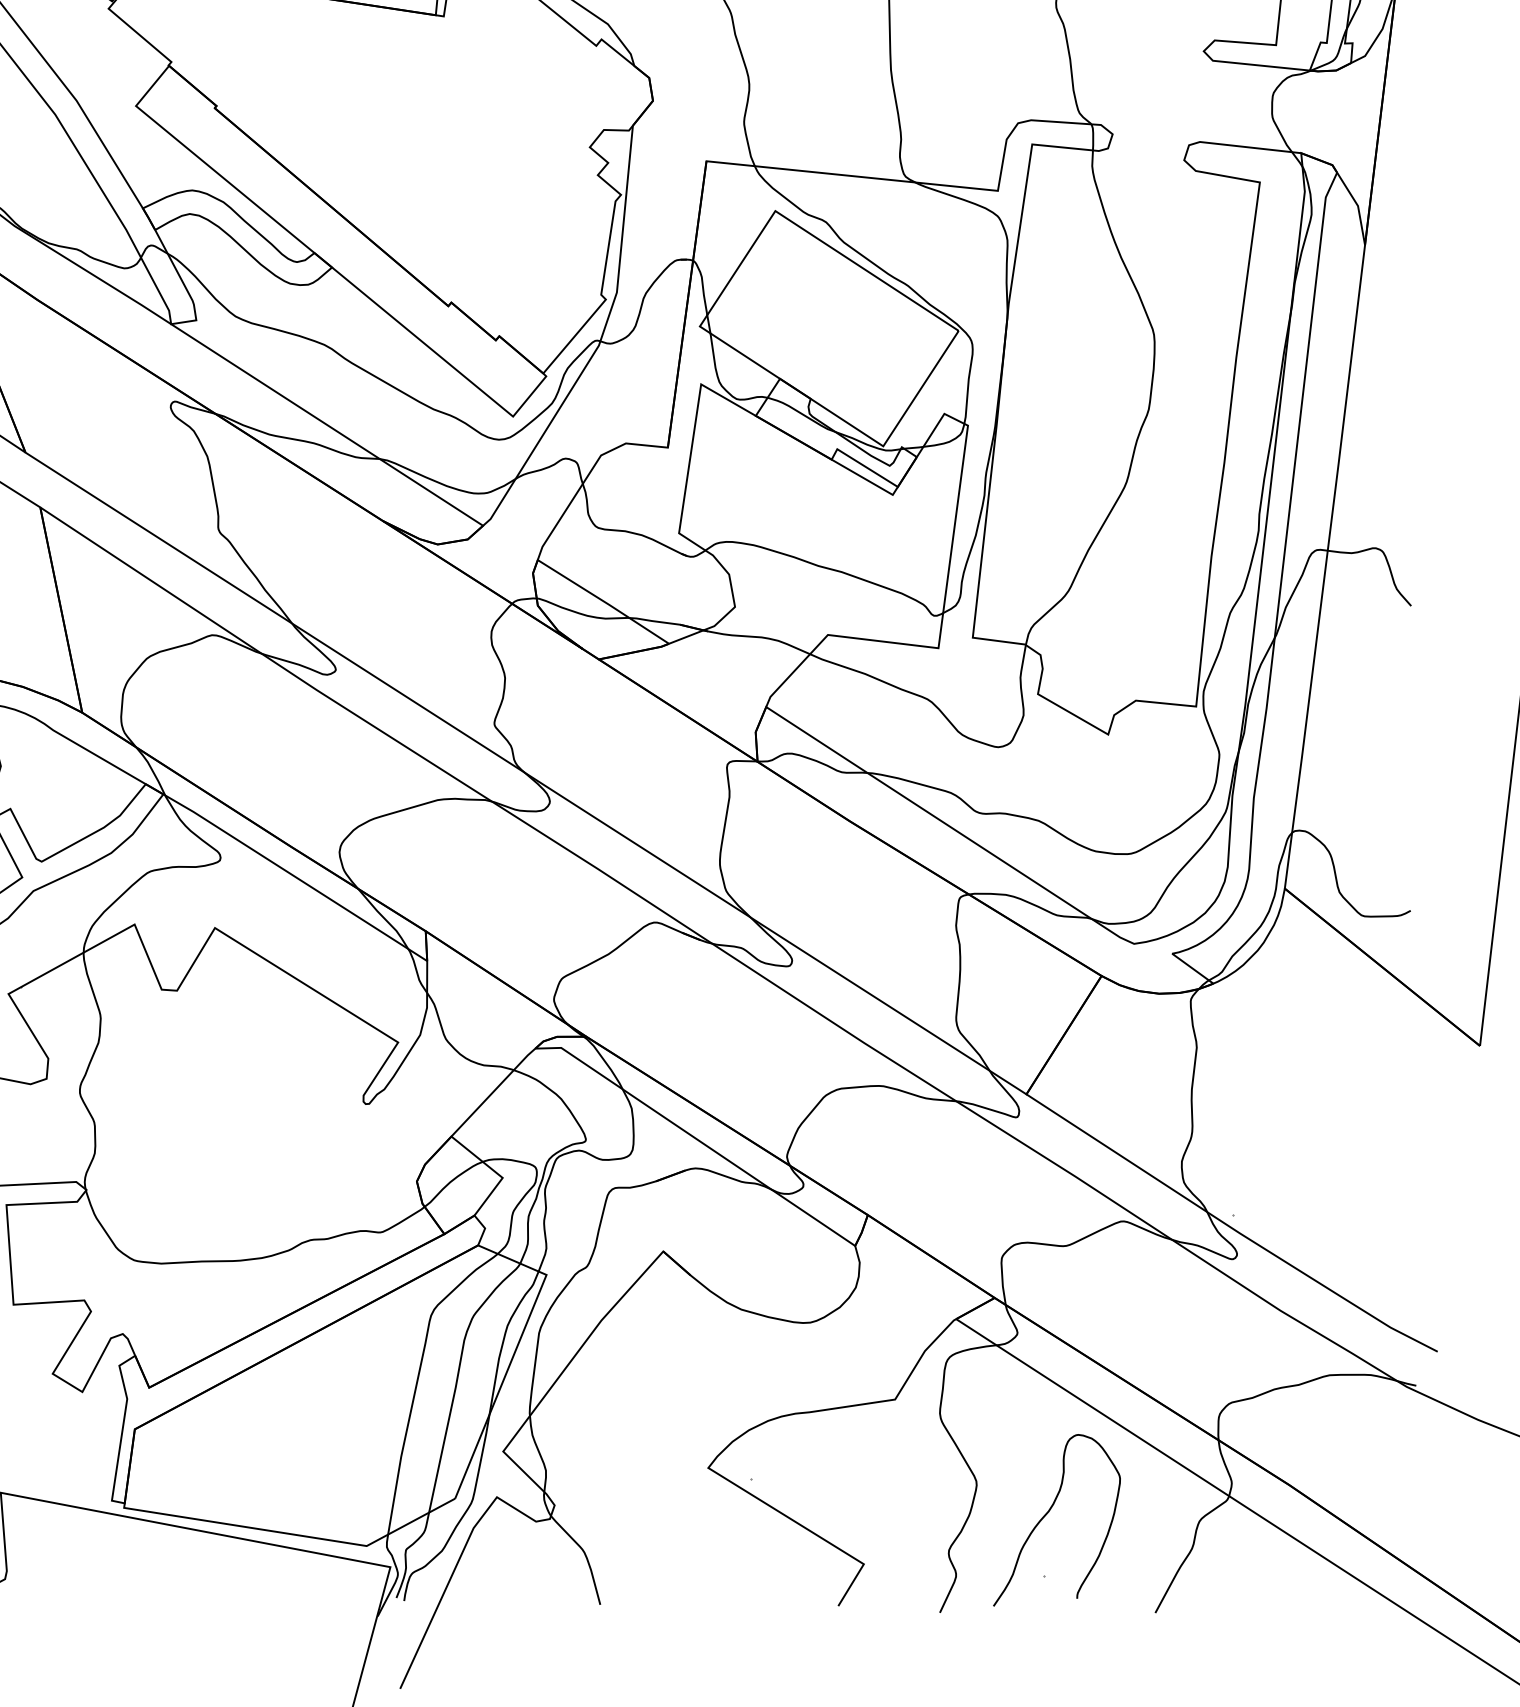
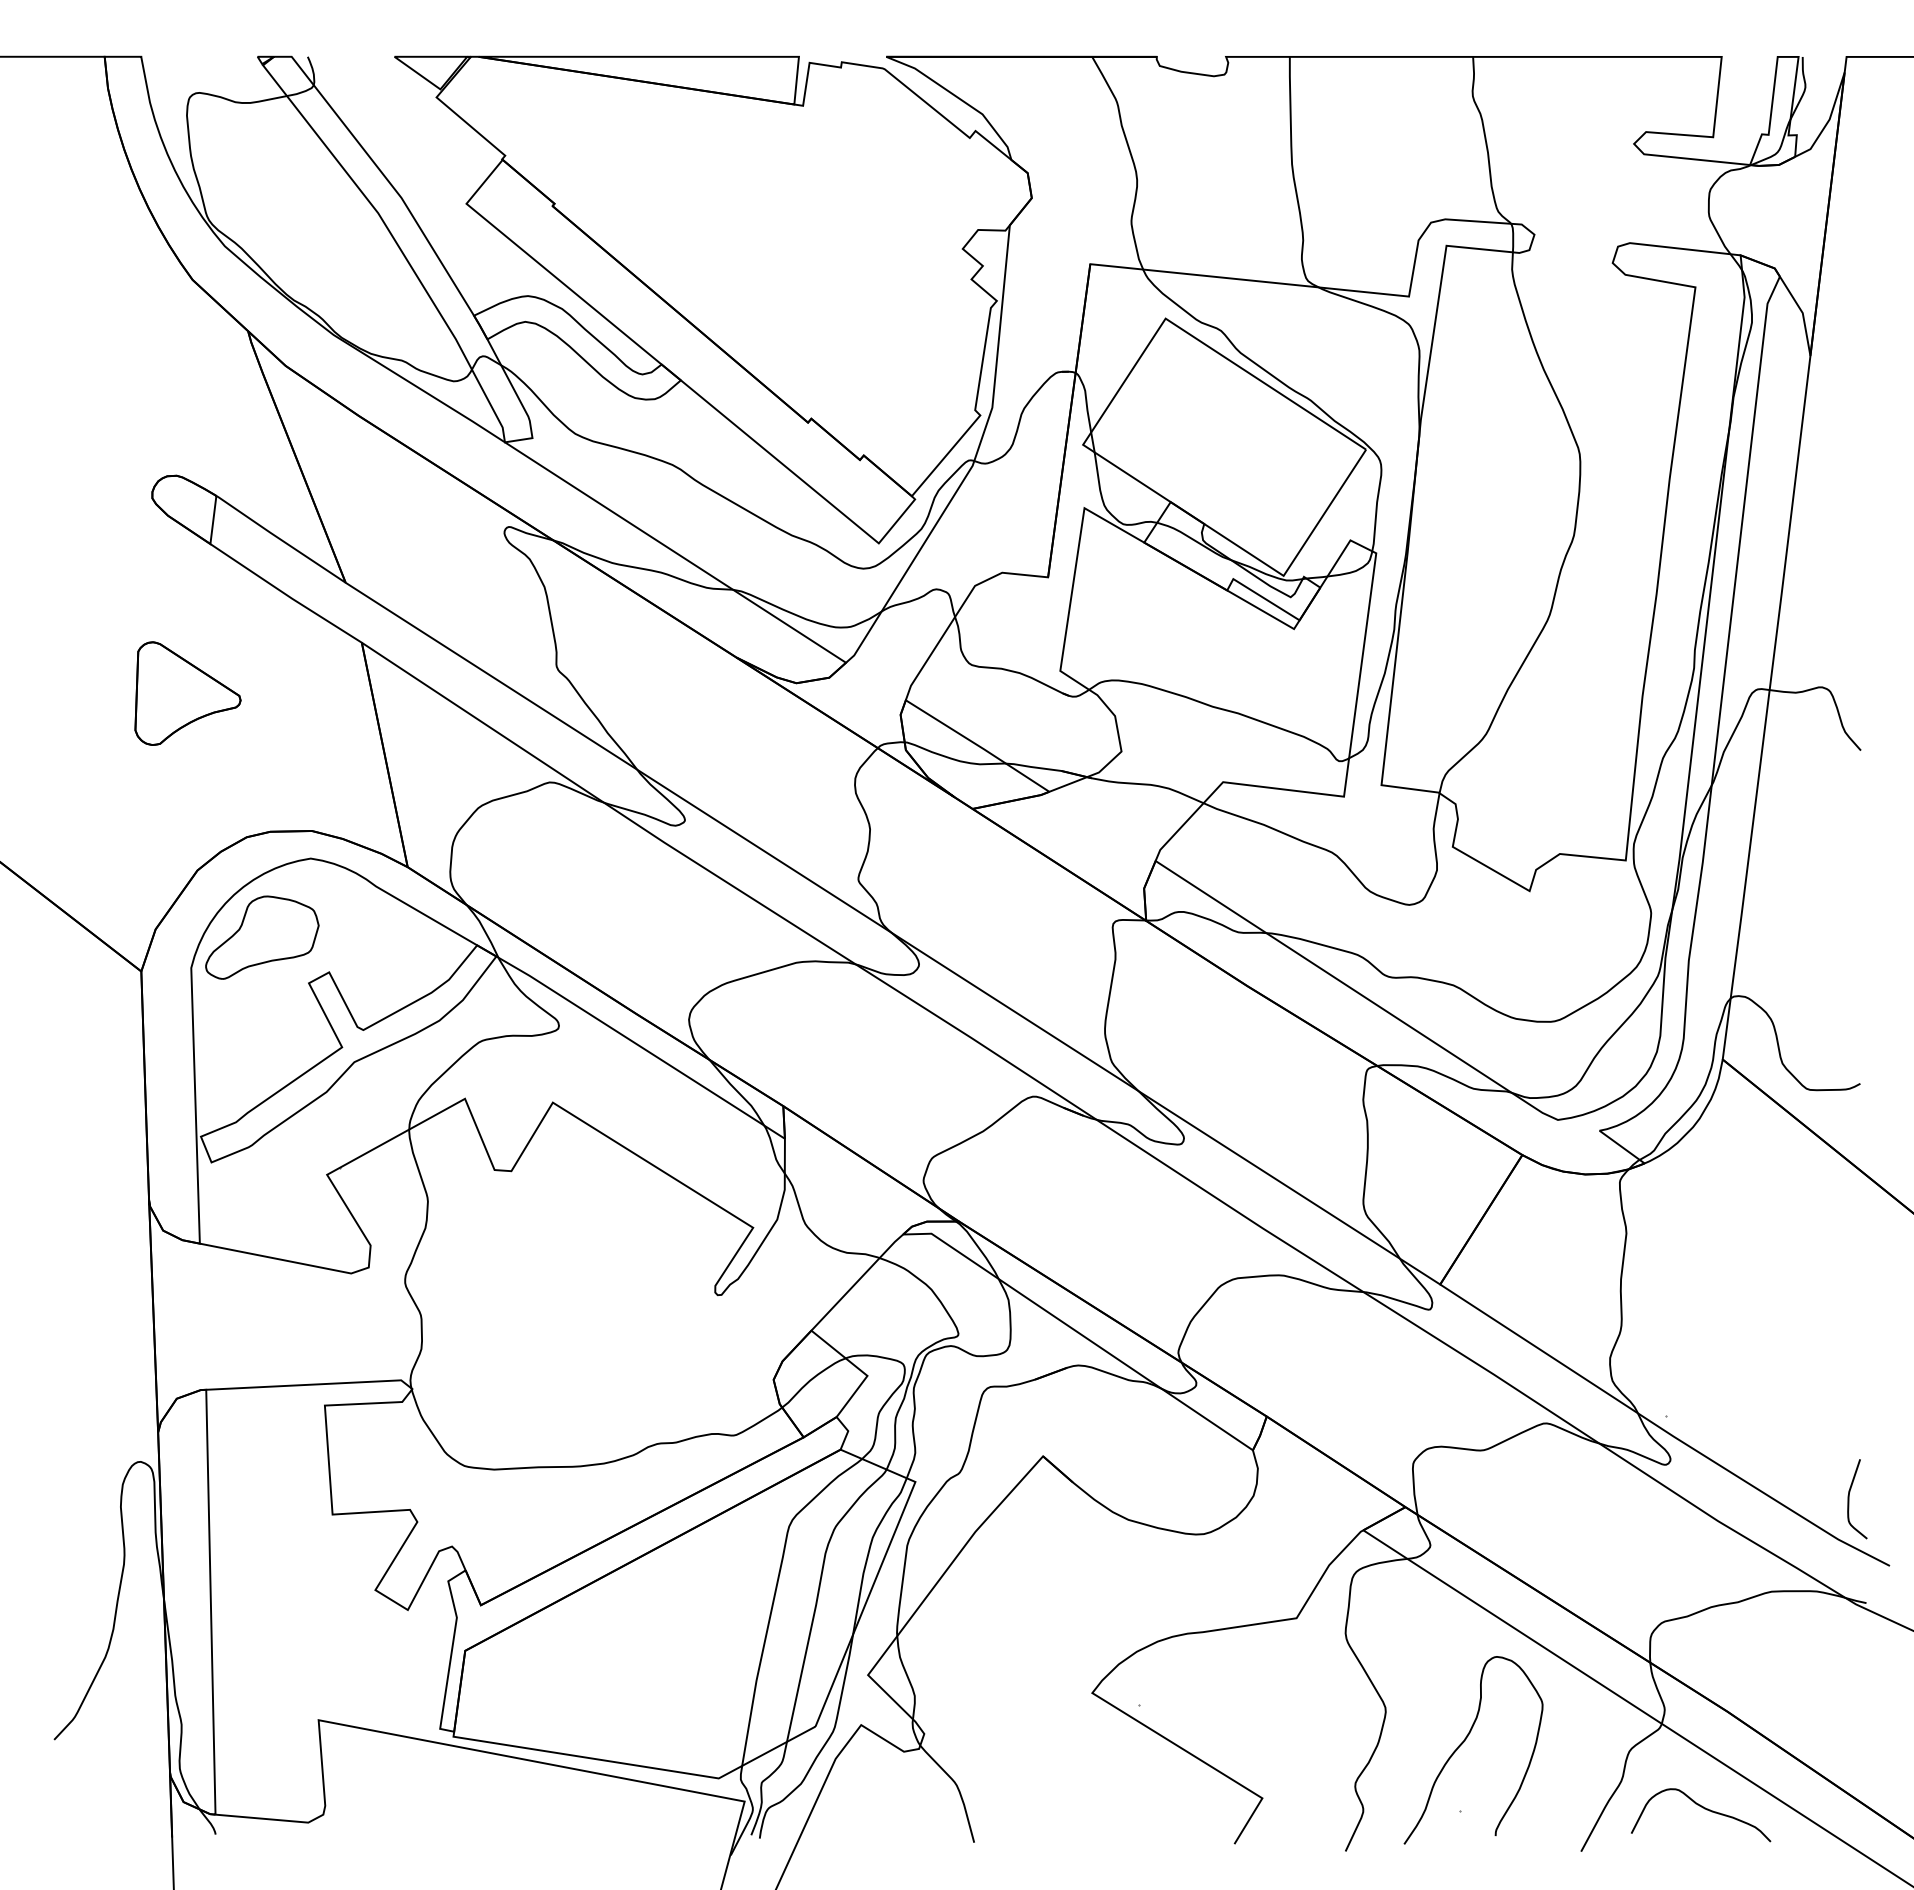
curve: (1400, 1290) -> (1849, 1499), added
curve: (1268, 1574) -> (1704, 1809), added

